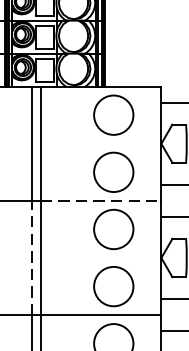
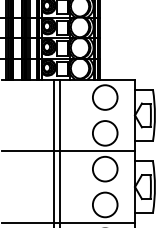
line: (101, 201) -> (97, 151), dashed -> solid
line: (31, 258) -> (53, 187), dashed -> solid

